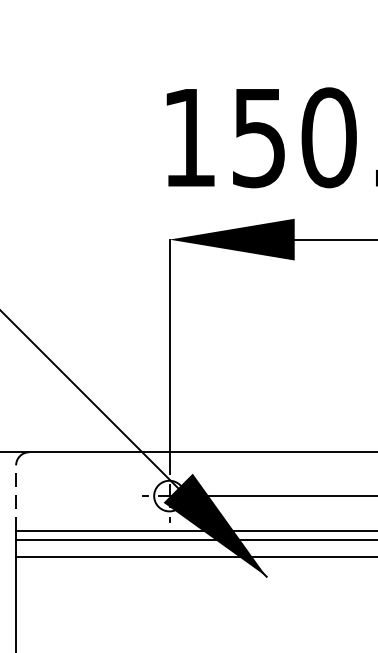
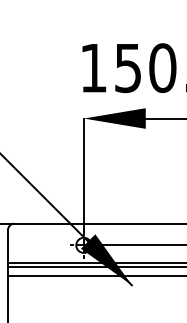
line: (17, 496) -> (8, 245), dashed -> solid

